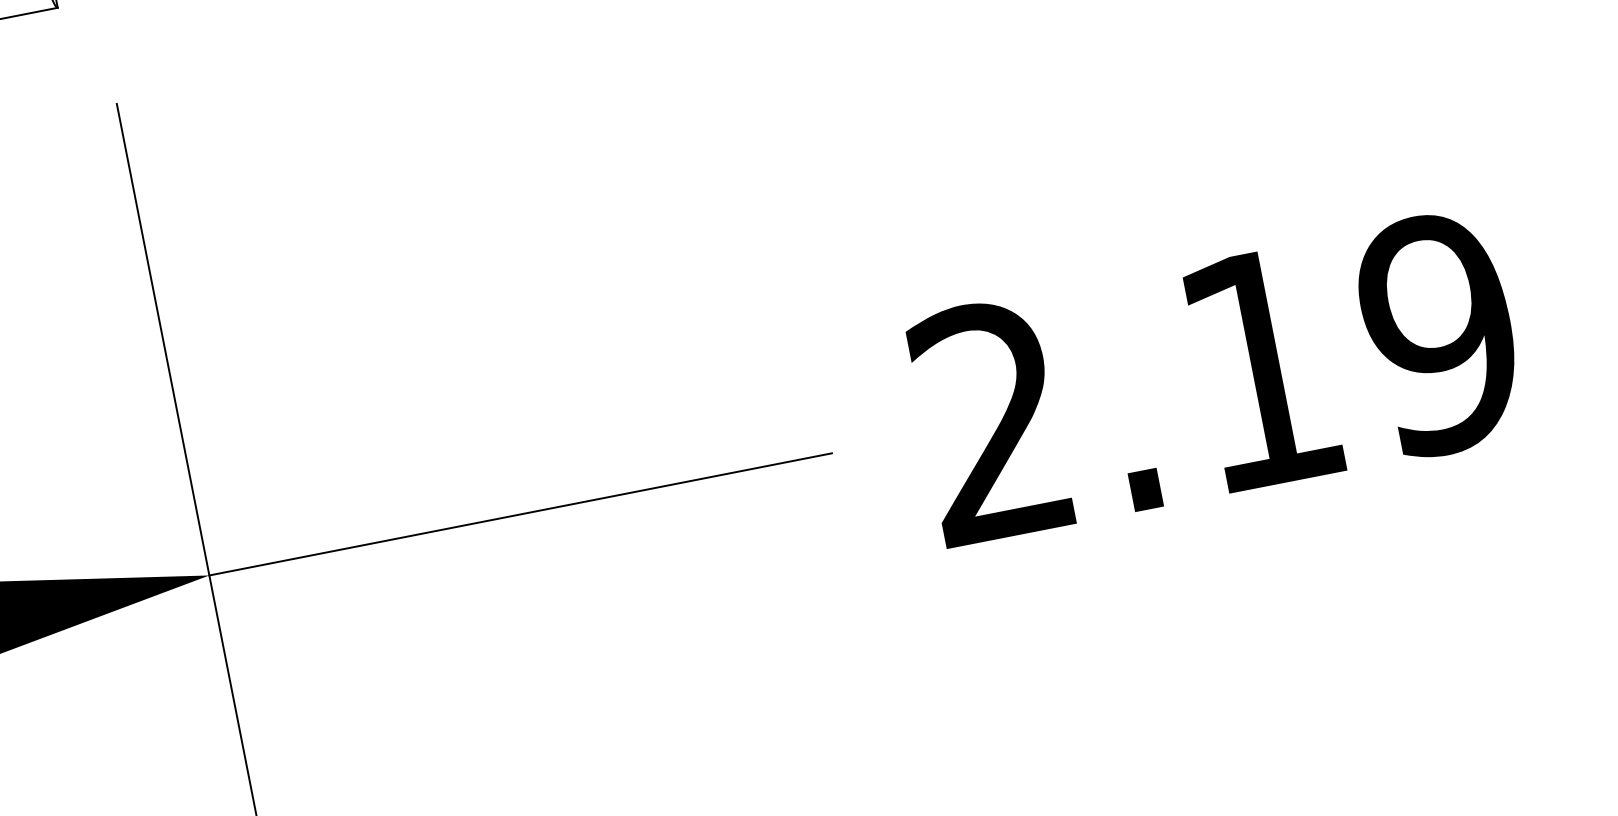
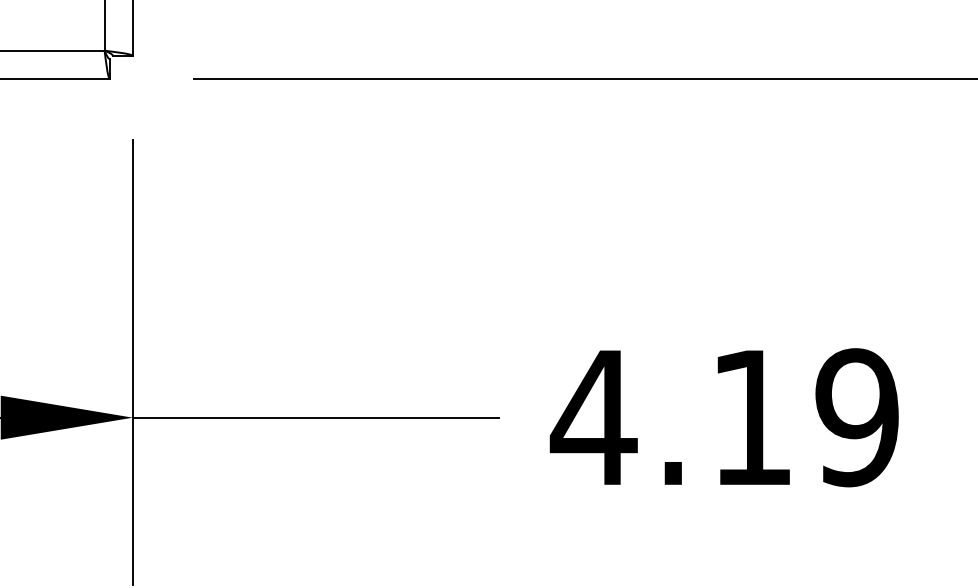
text: (991, 419) -> (593, 416), 2.19 -> 4.19

